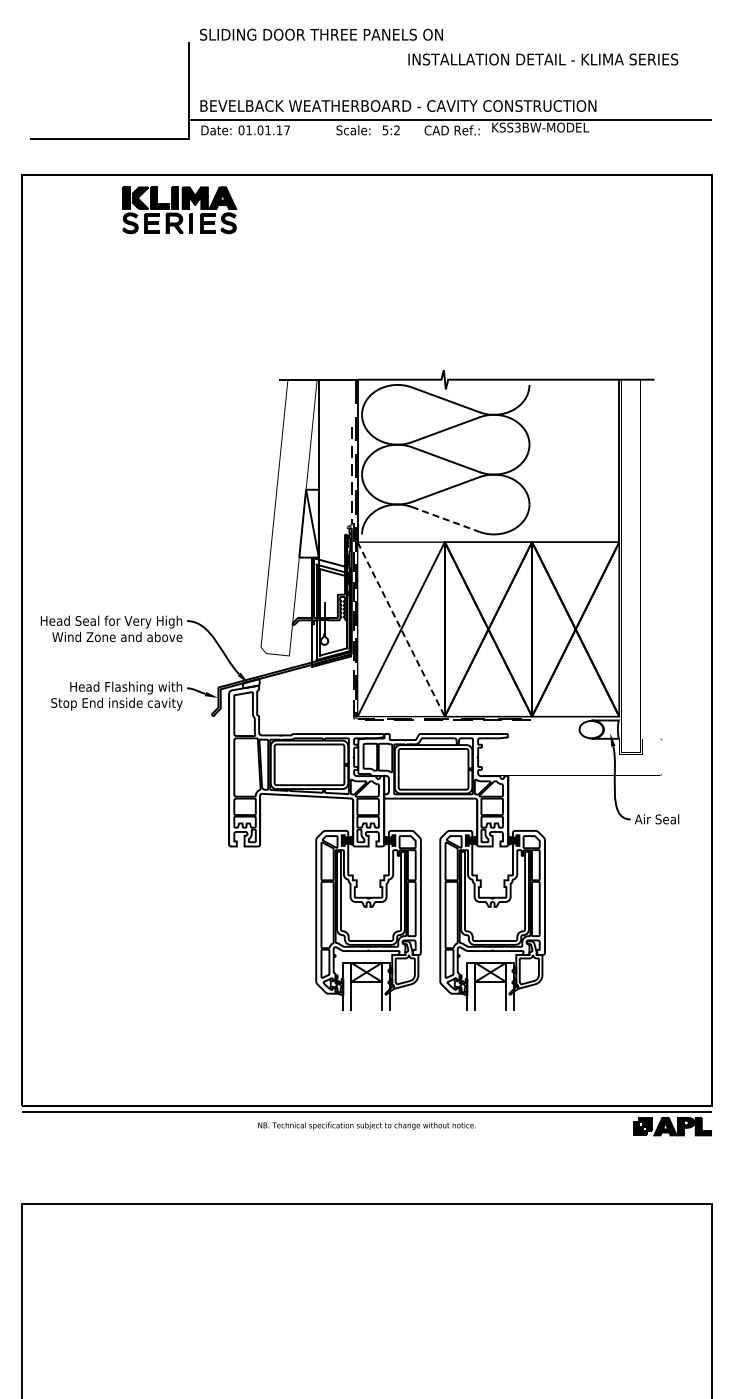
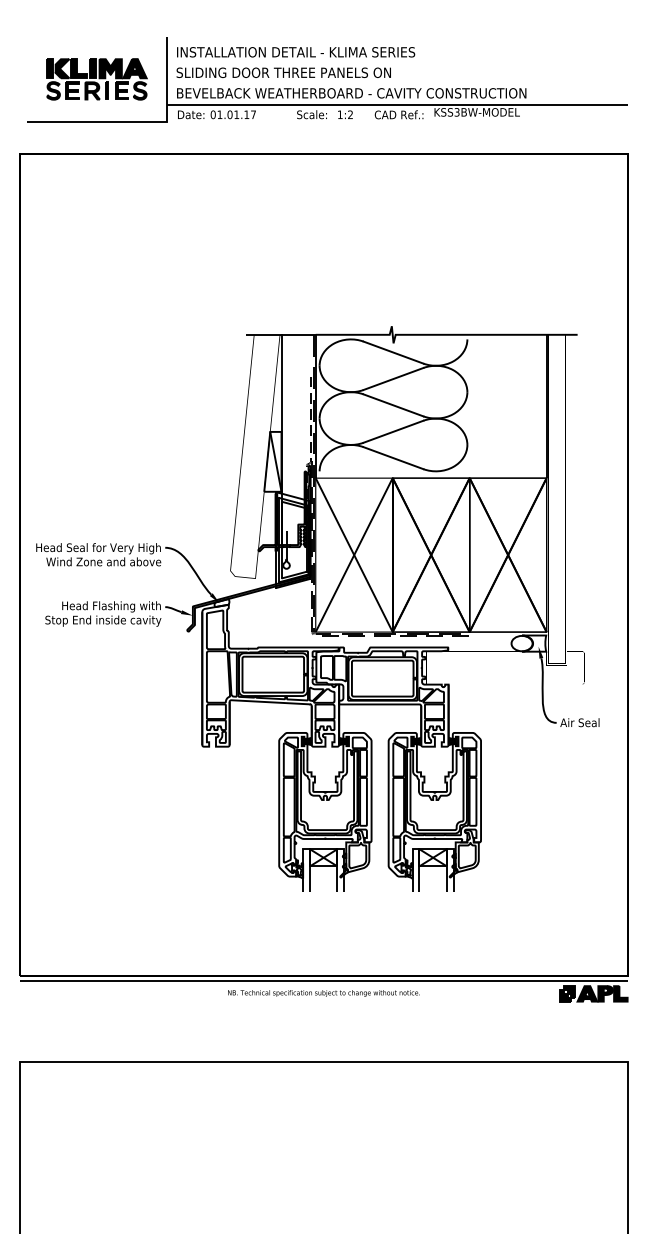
text: (321, 34) -> (283, 72), moved
text: (543, 59) -> (296, 52), moved
text: (385, 130) -> (340, 114), 5:2 -> 1:2
part: (179, 210) -> (96, 79), moved
line: (446, 519) -> (394, 458), dashed -> solid
line: (401, 629) -> (354, 555), dashed -> solid

